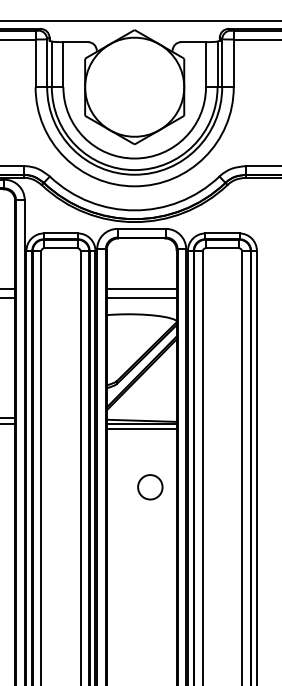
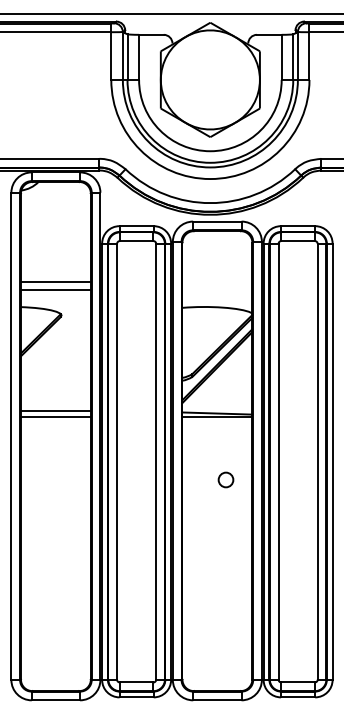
line: (141, 288) -> (217, 281), removed
line: (141, 297) -> (217, 290), removed
line: (141, 428) -> (217, 421), removed
circle: (149, 486) -> (225, 479), size x0.6

